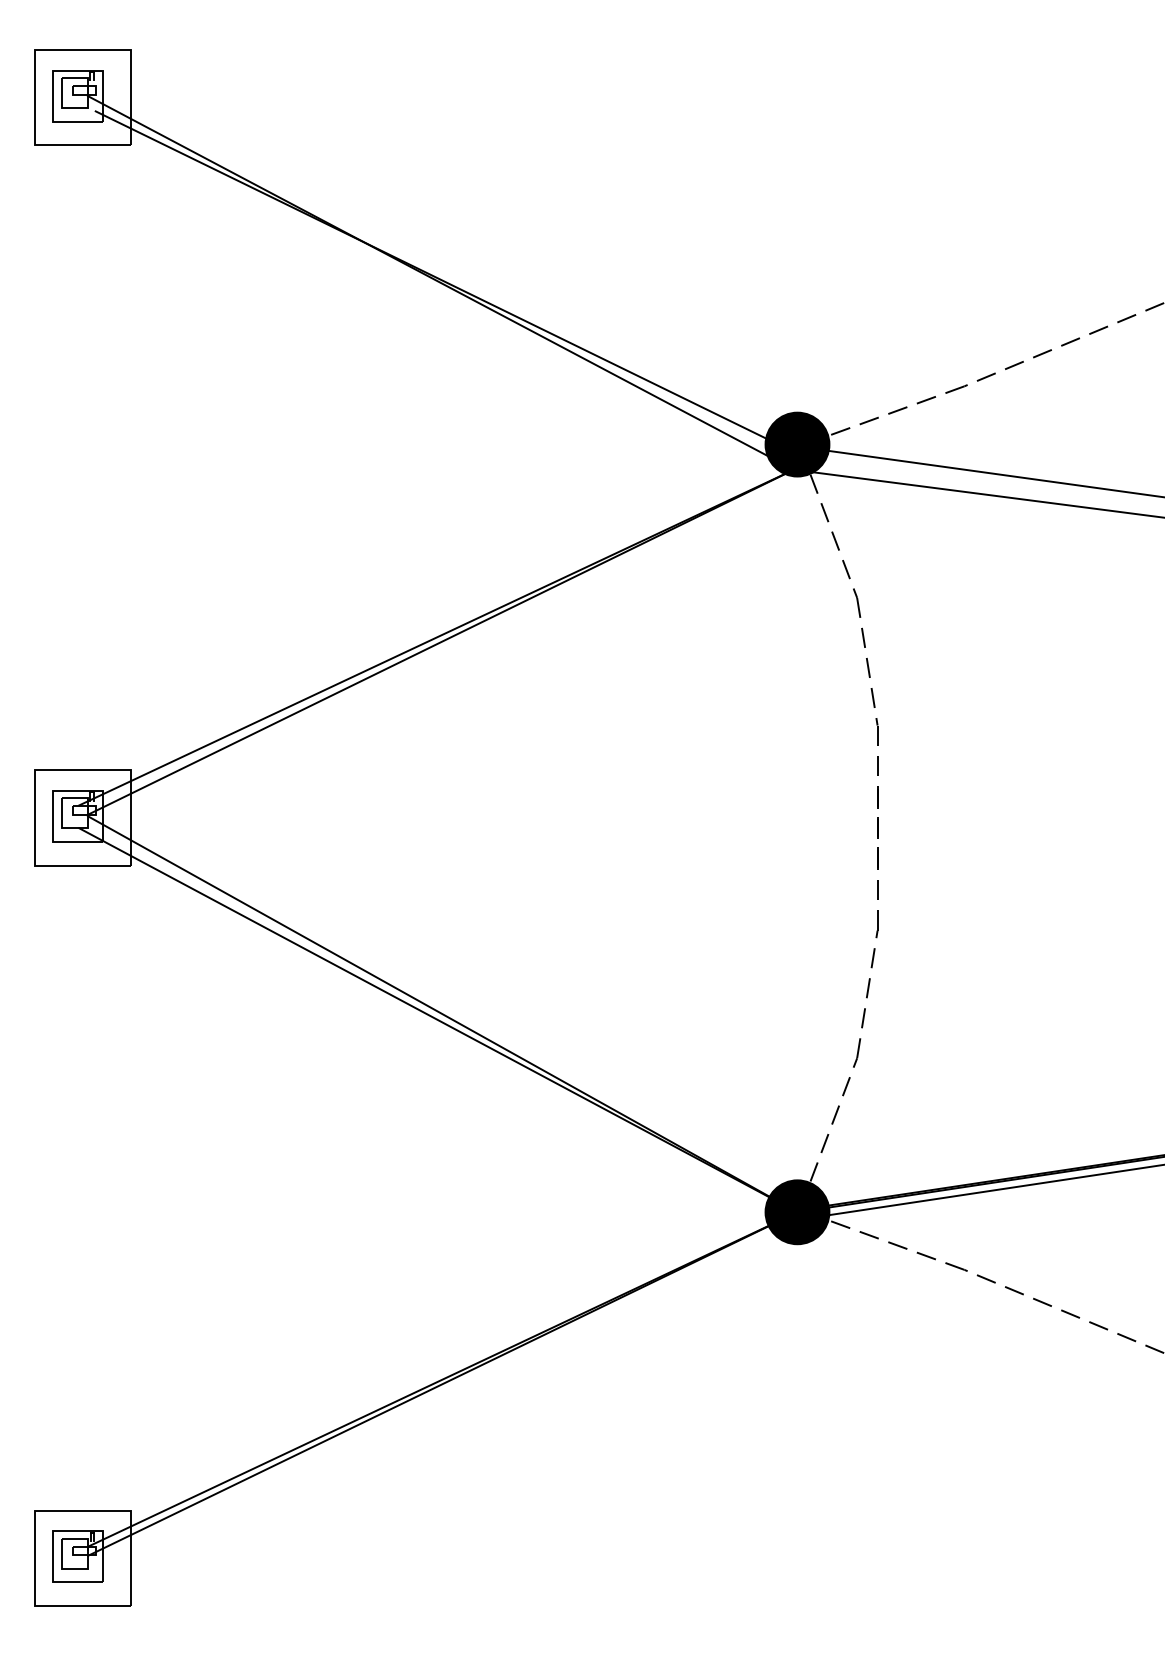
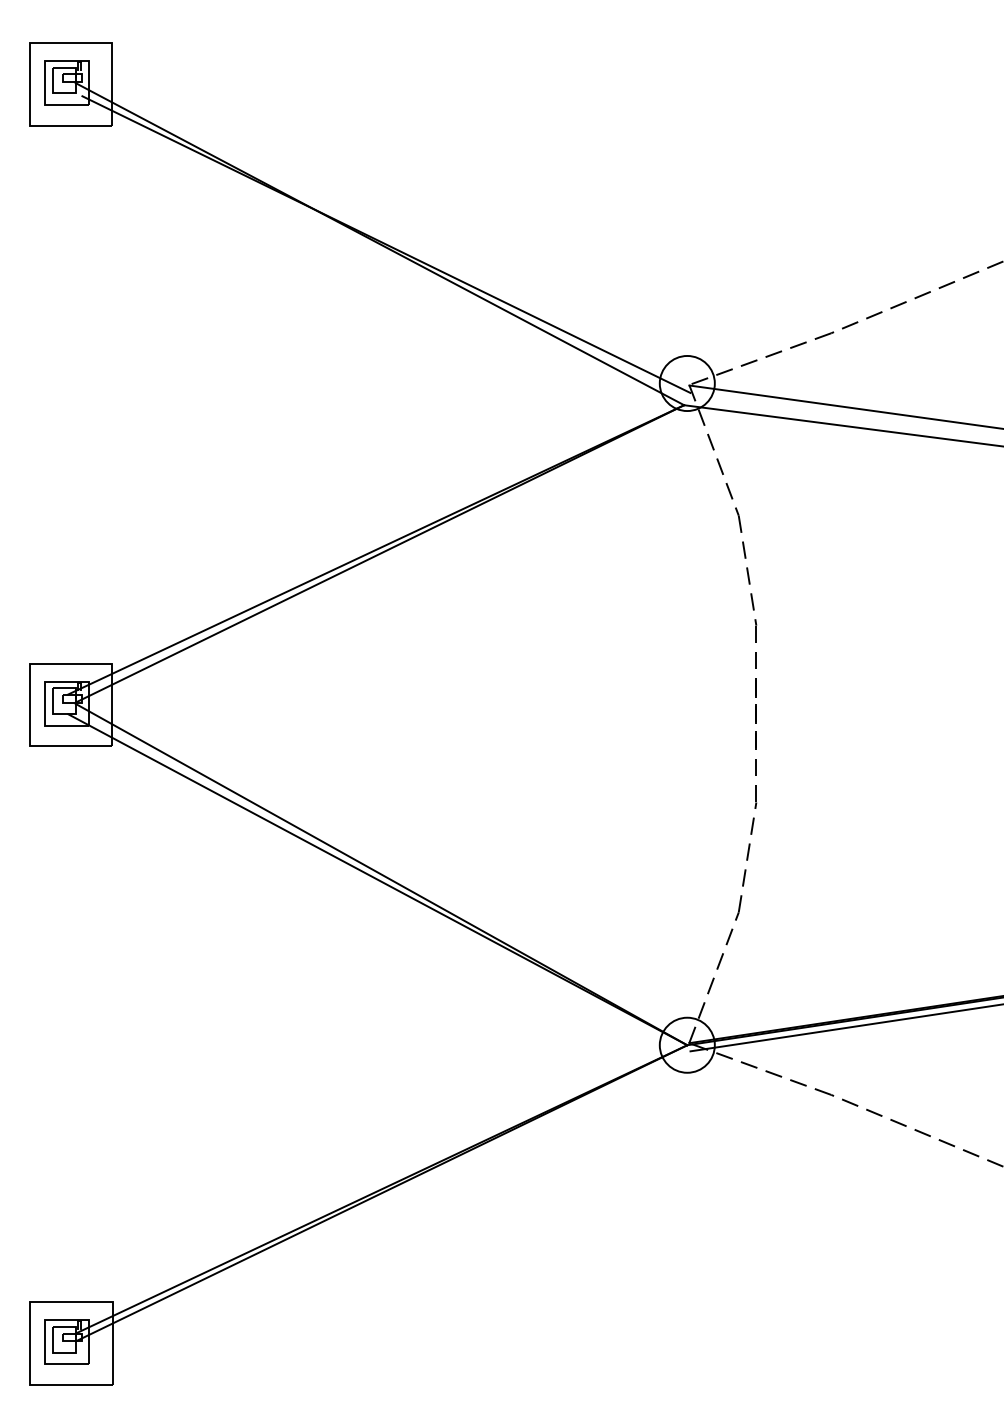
fill: (797, 444) -> (687, 383), removed
fill: (797, 1212) -> (687, 1045), removed

